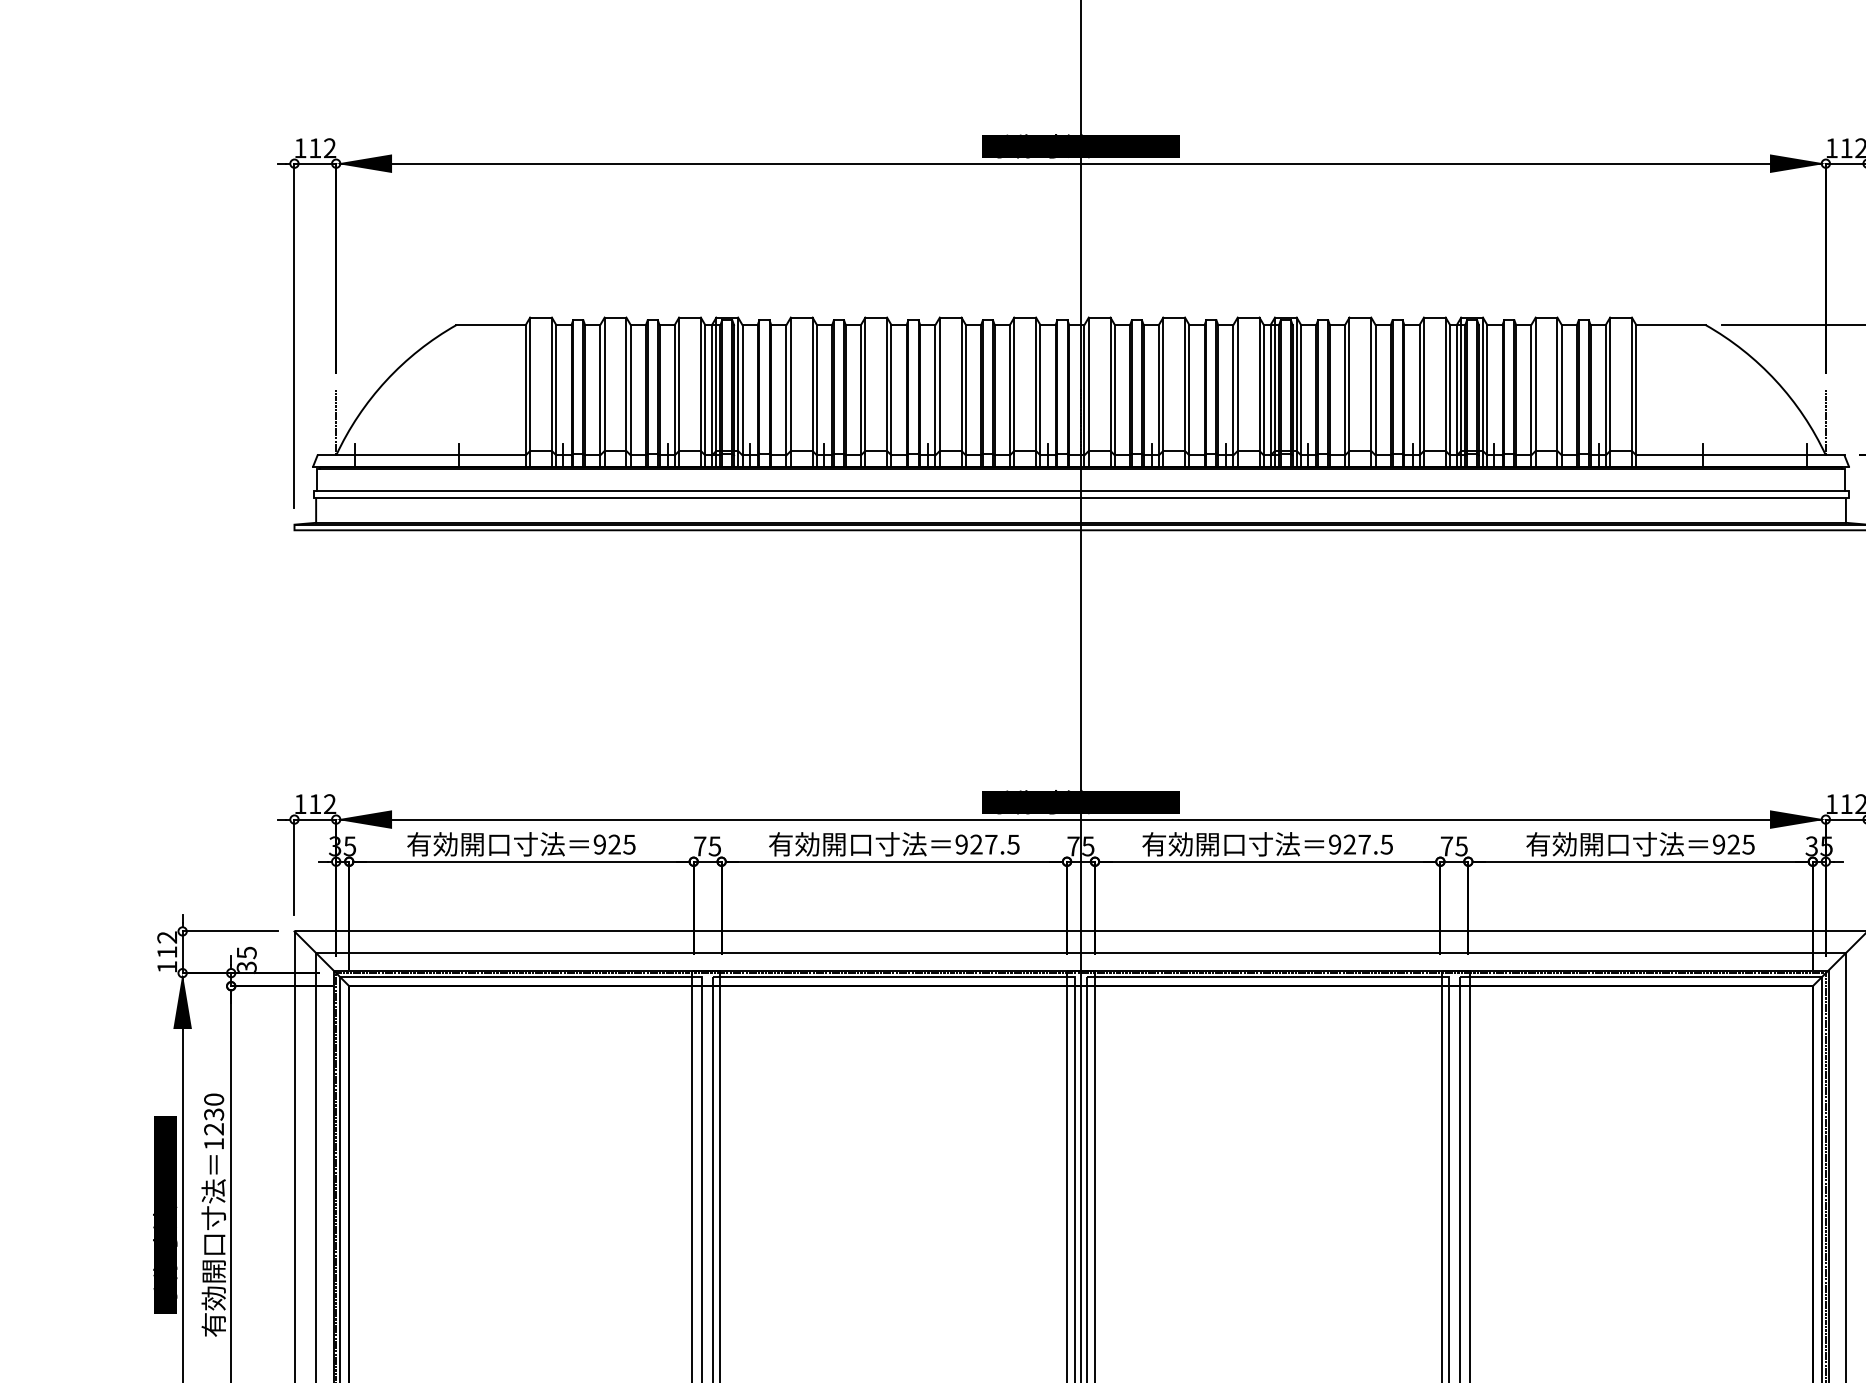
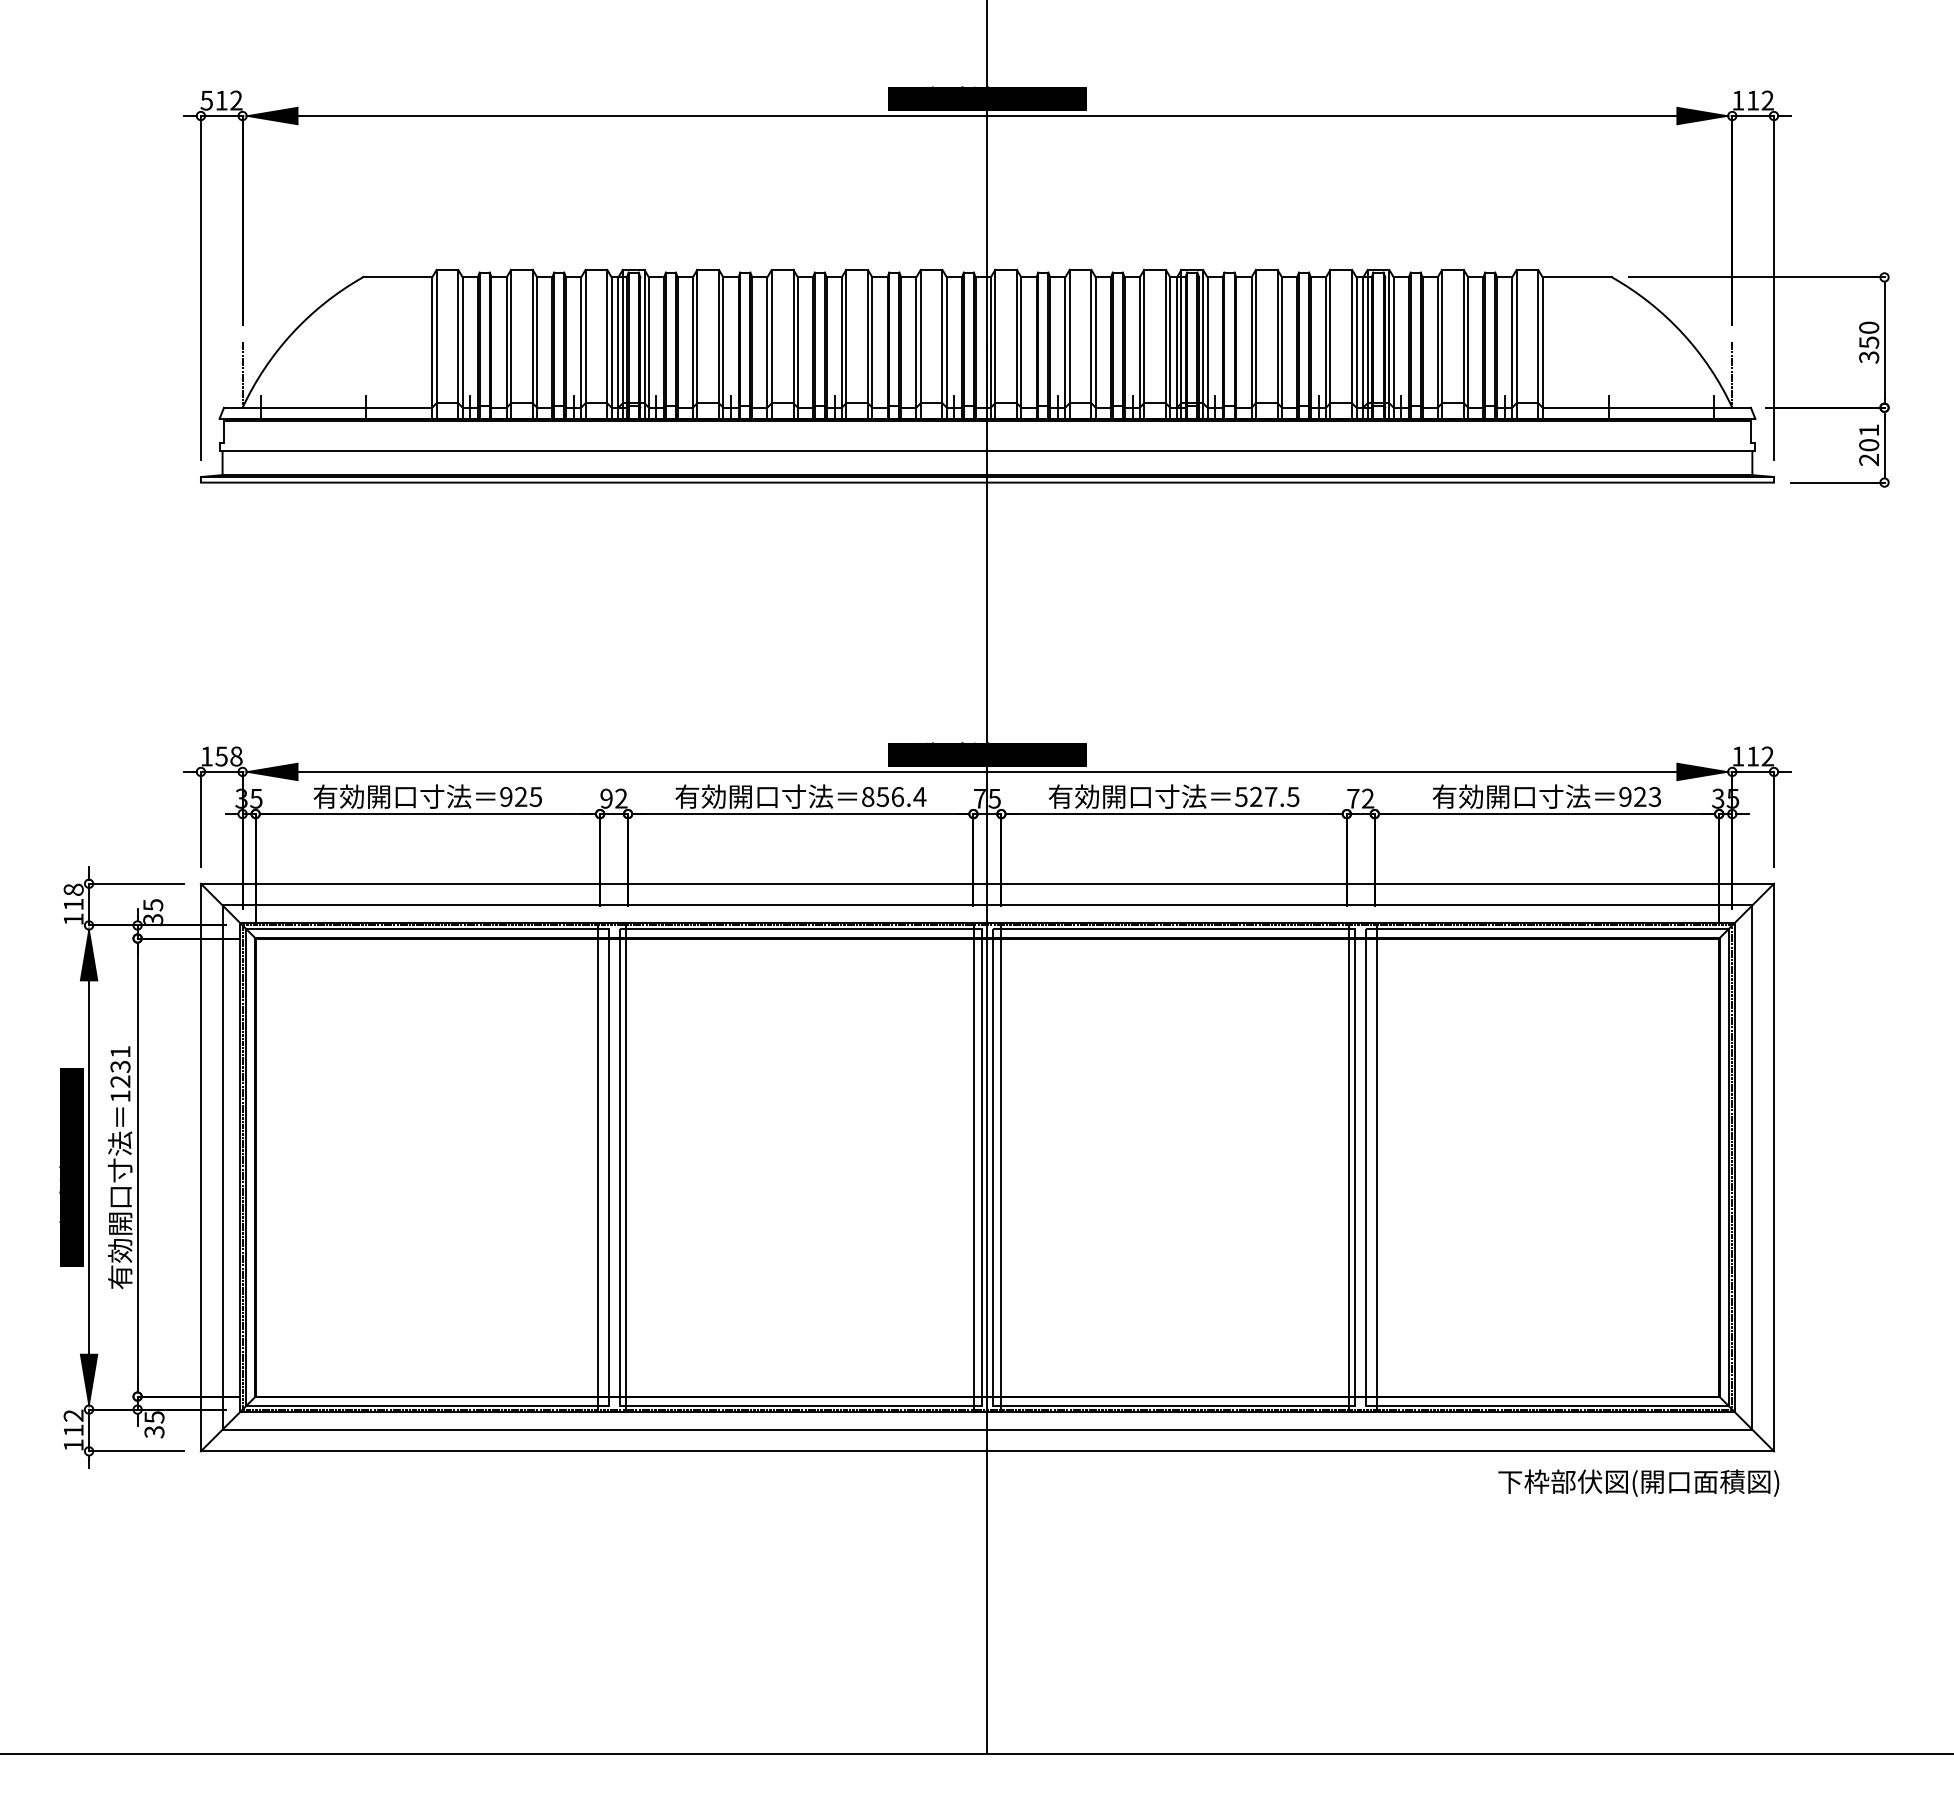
text: (300, 148) -> (206, 100), 112 -> 512
line: (1081, 491) -> (987, 443), removed
text: (322, 804) -> (228, 756), 112 -> 158
text: (988, 844) -> (894, 796), 927.5 -> 856.4
text: (1335, 844) -> (1241, 796), 927.5 -> 527.5
text: (1749, 844) -> (1655, 796), 925 -> 923
text: (707, 846) -> (613, 798), 75 -> 92
text: (1461, 846) -> (1367, 798), 75 -> 72
text: (167, 937) -> (73, 889), 112 -> 118
text: (214, 1099) -> (120, 1051), 1230 -> 1231

